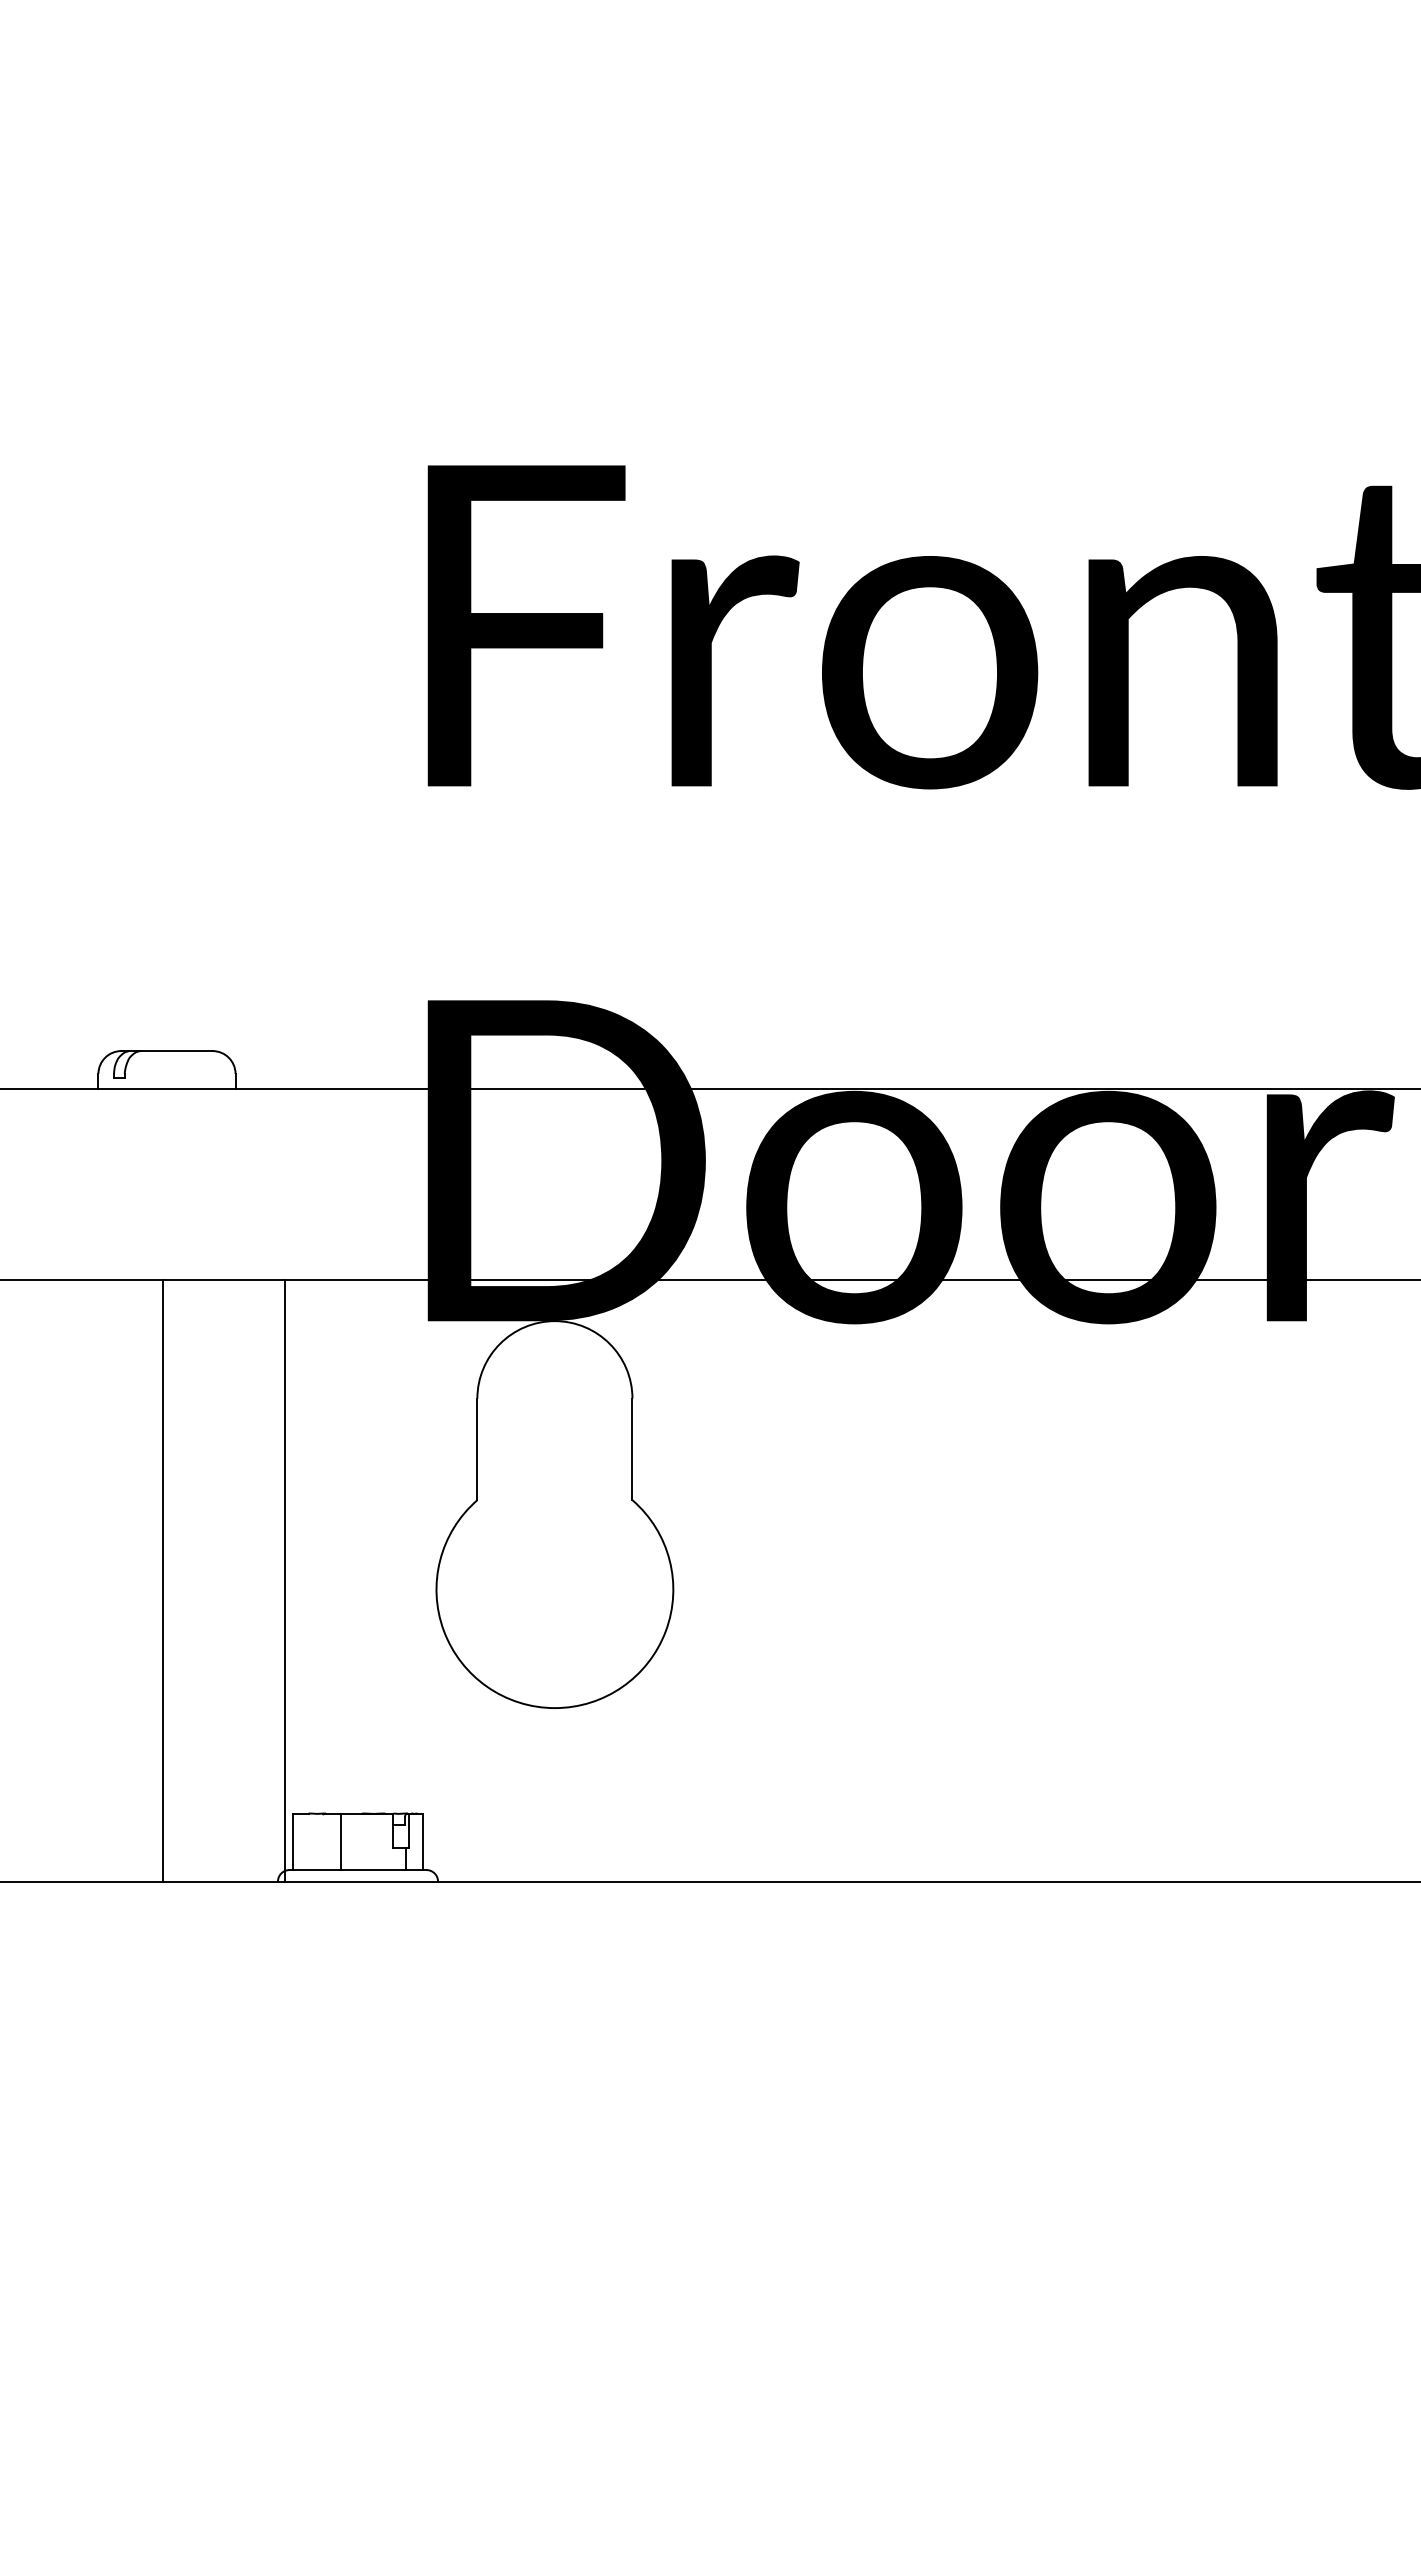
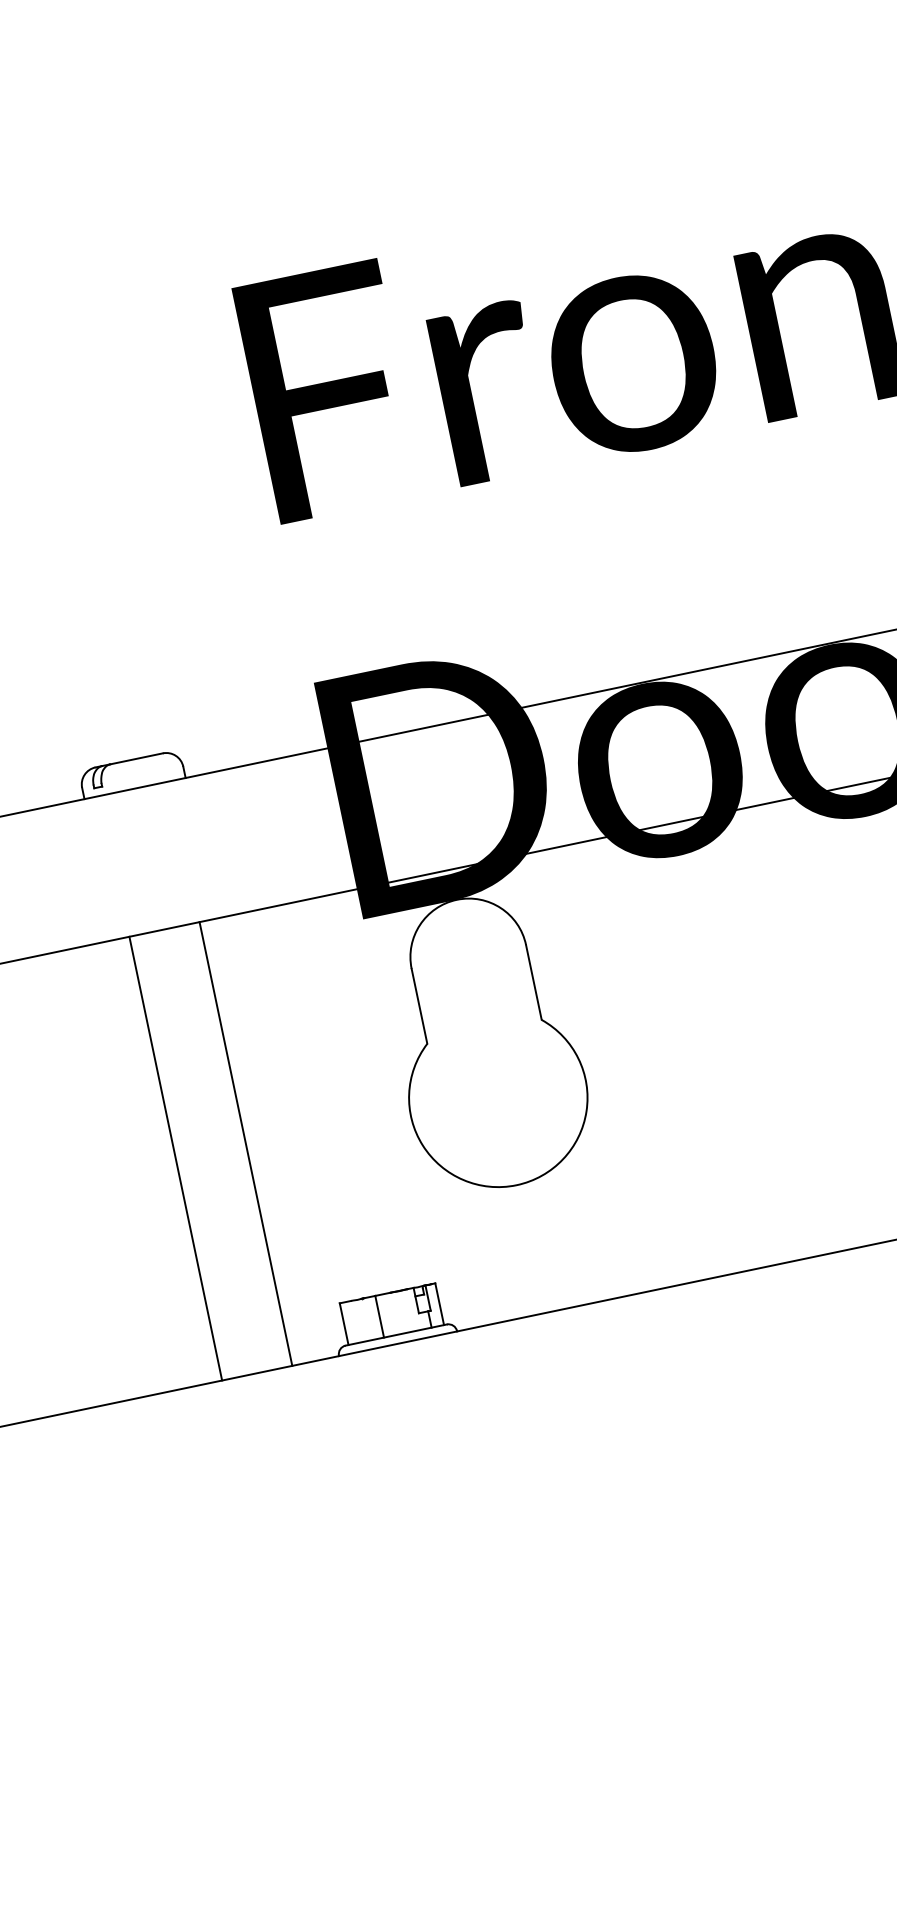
line: (163, 1580) -> (175, 1158), moved
line: (284, 1580) -> (245, 1143), moved

